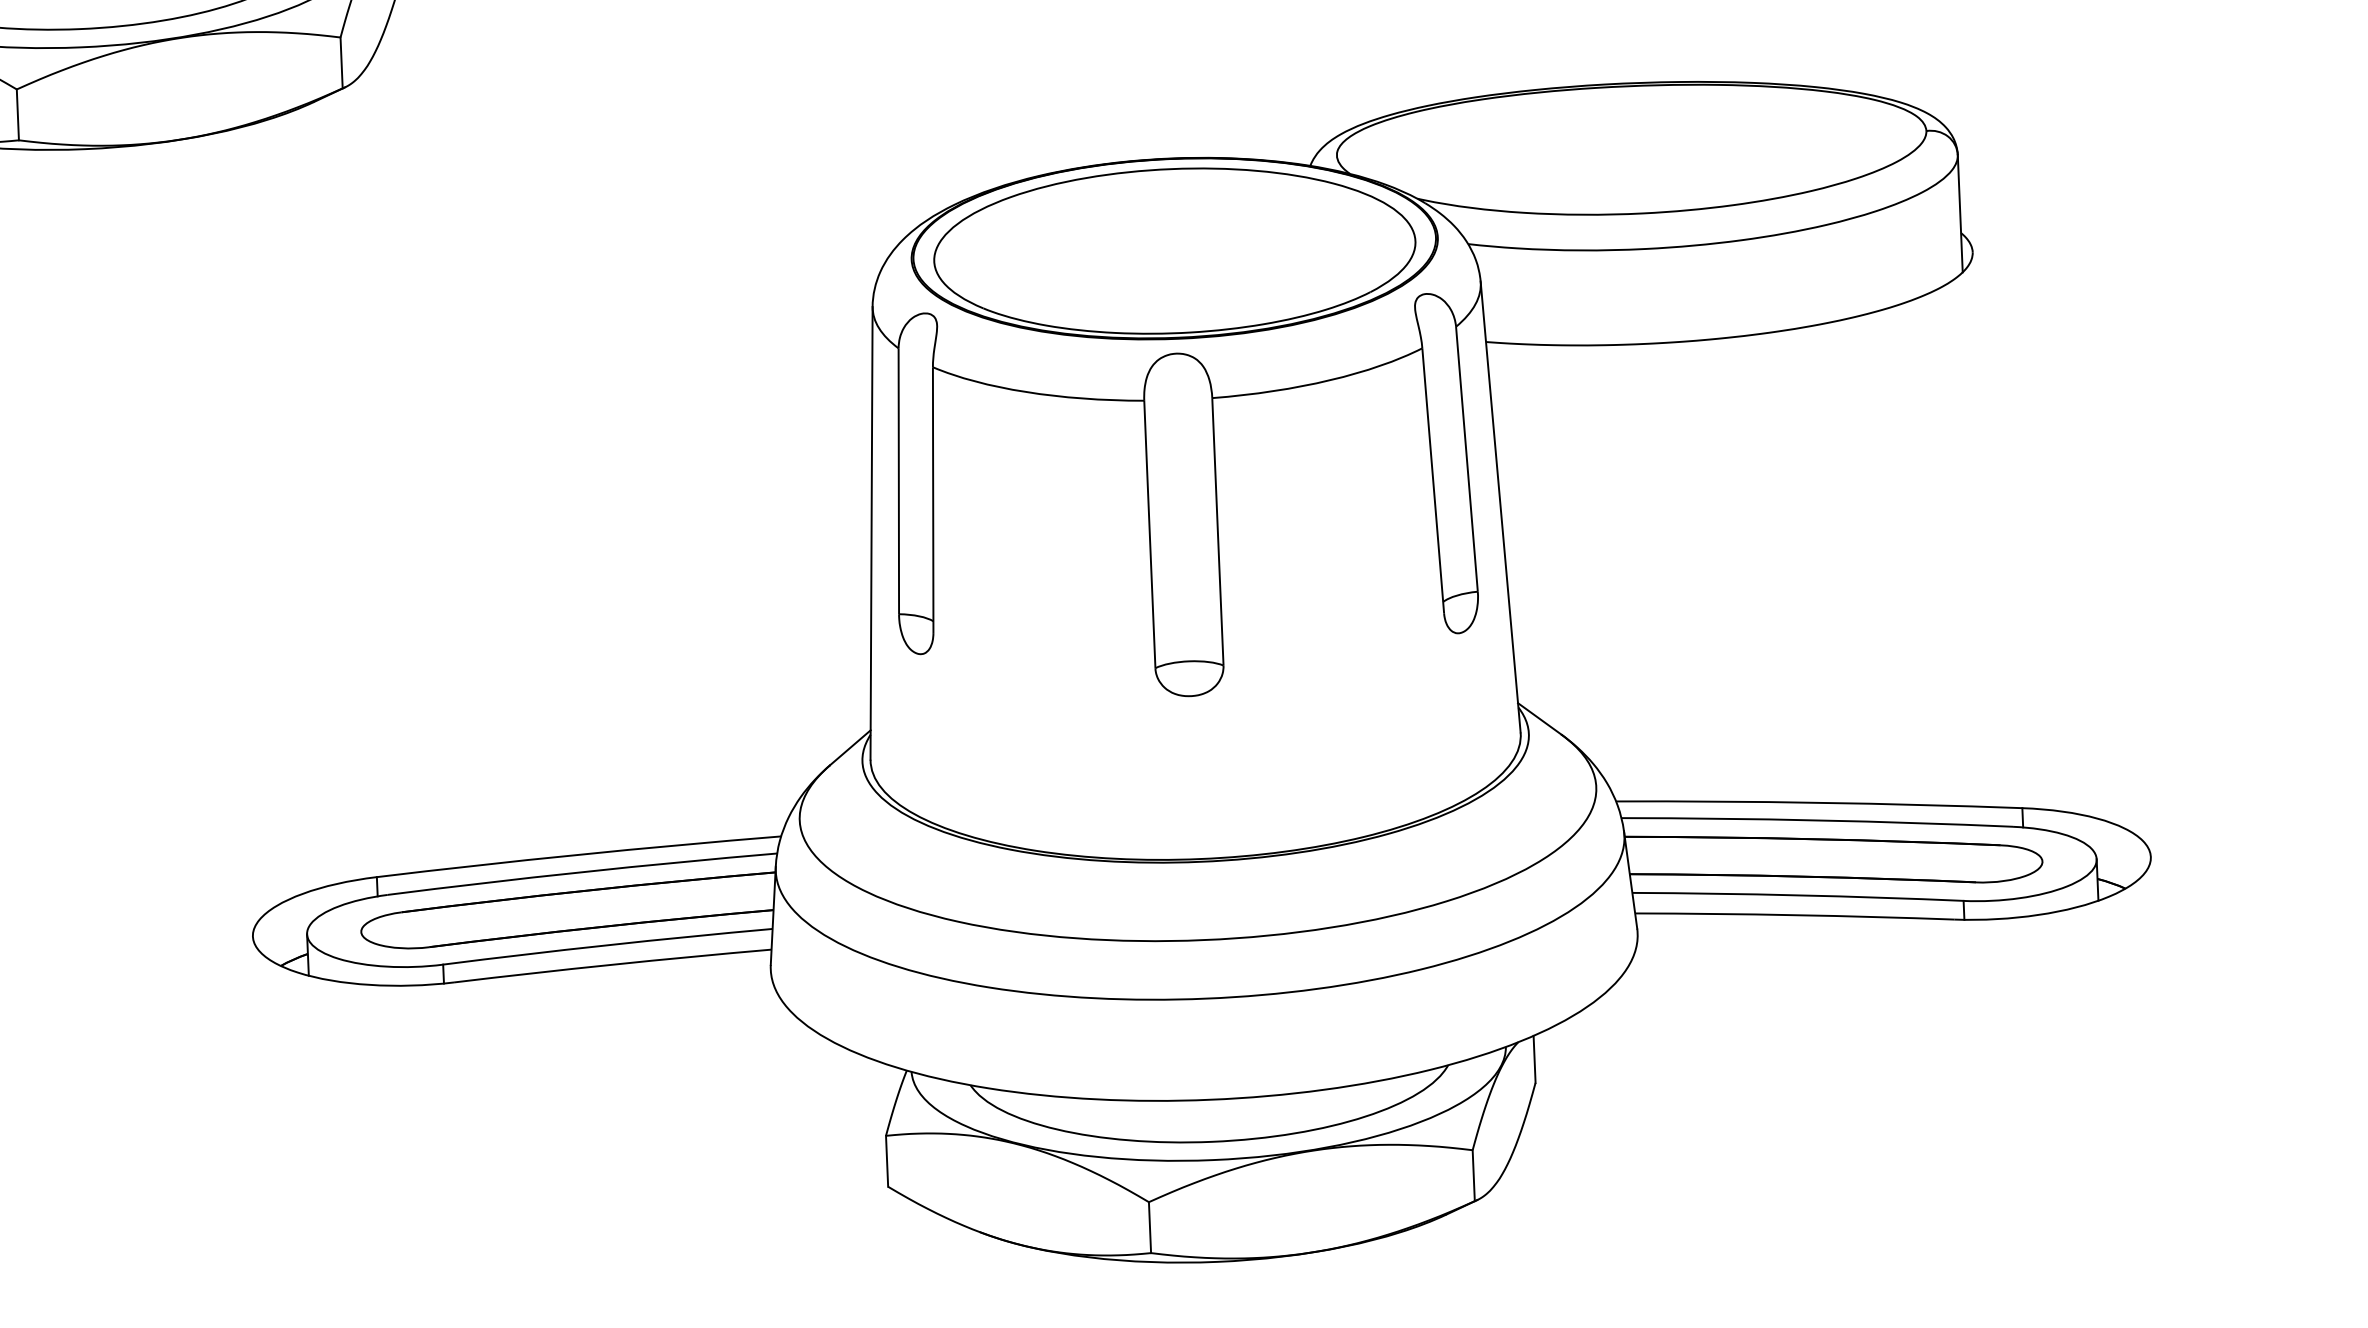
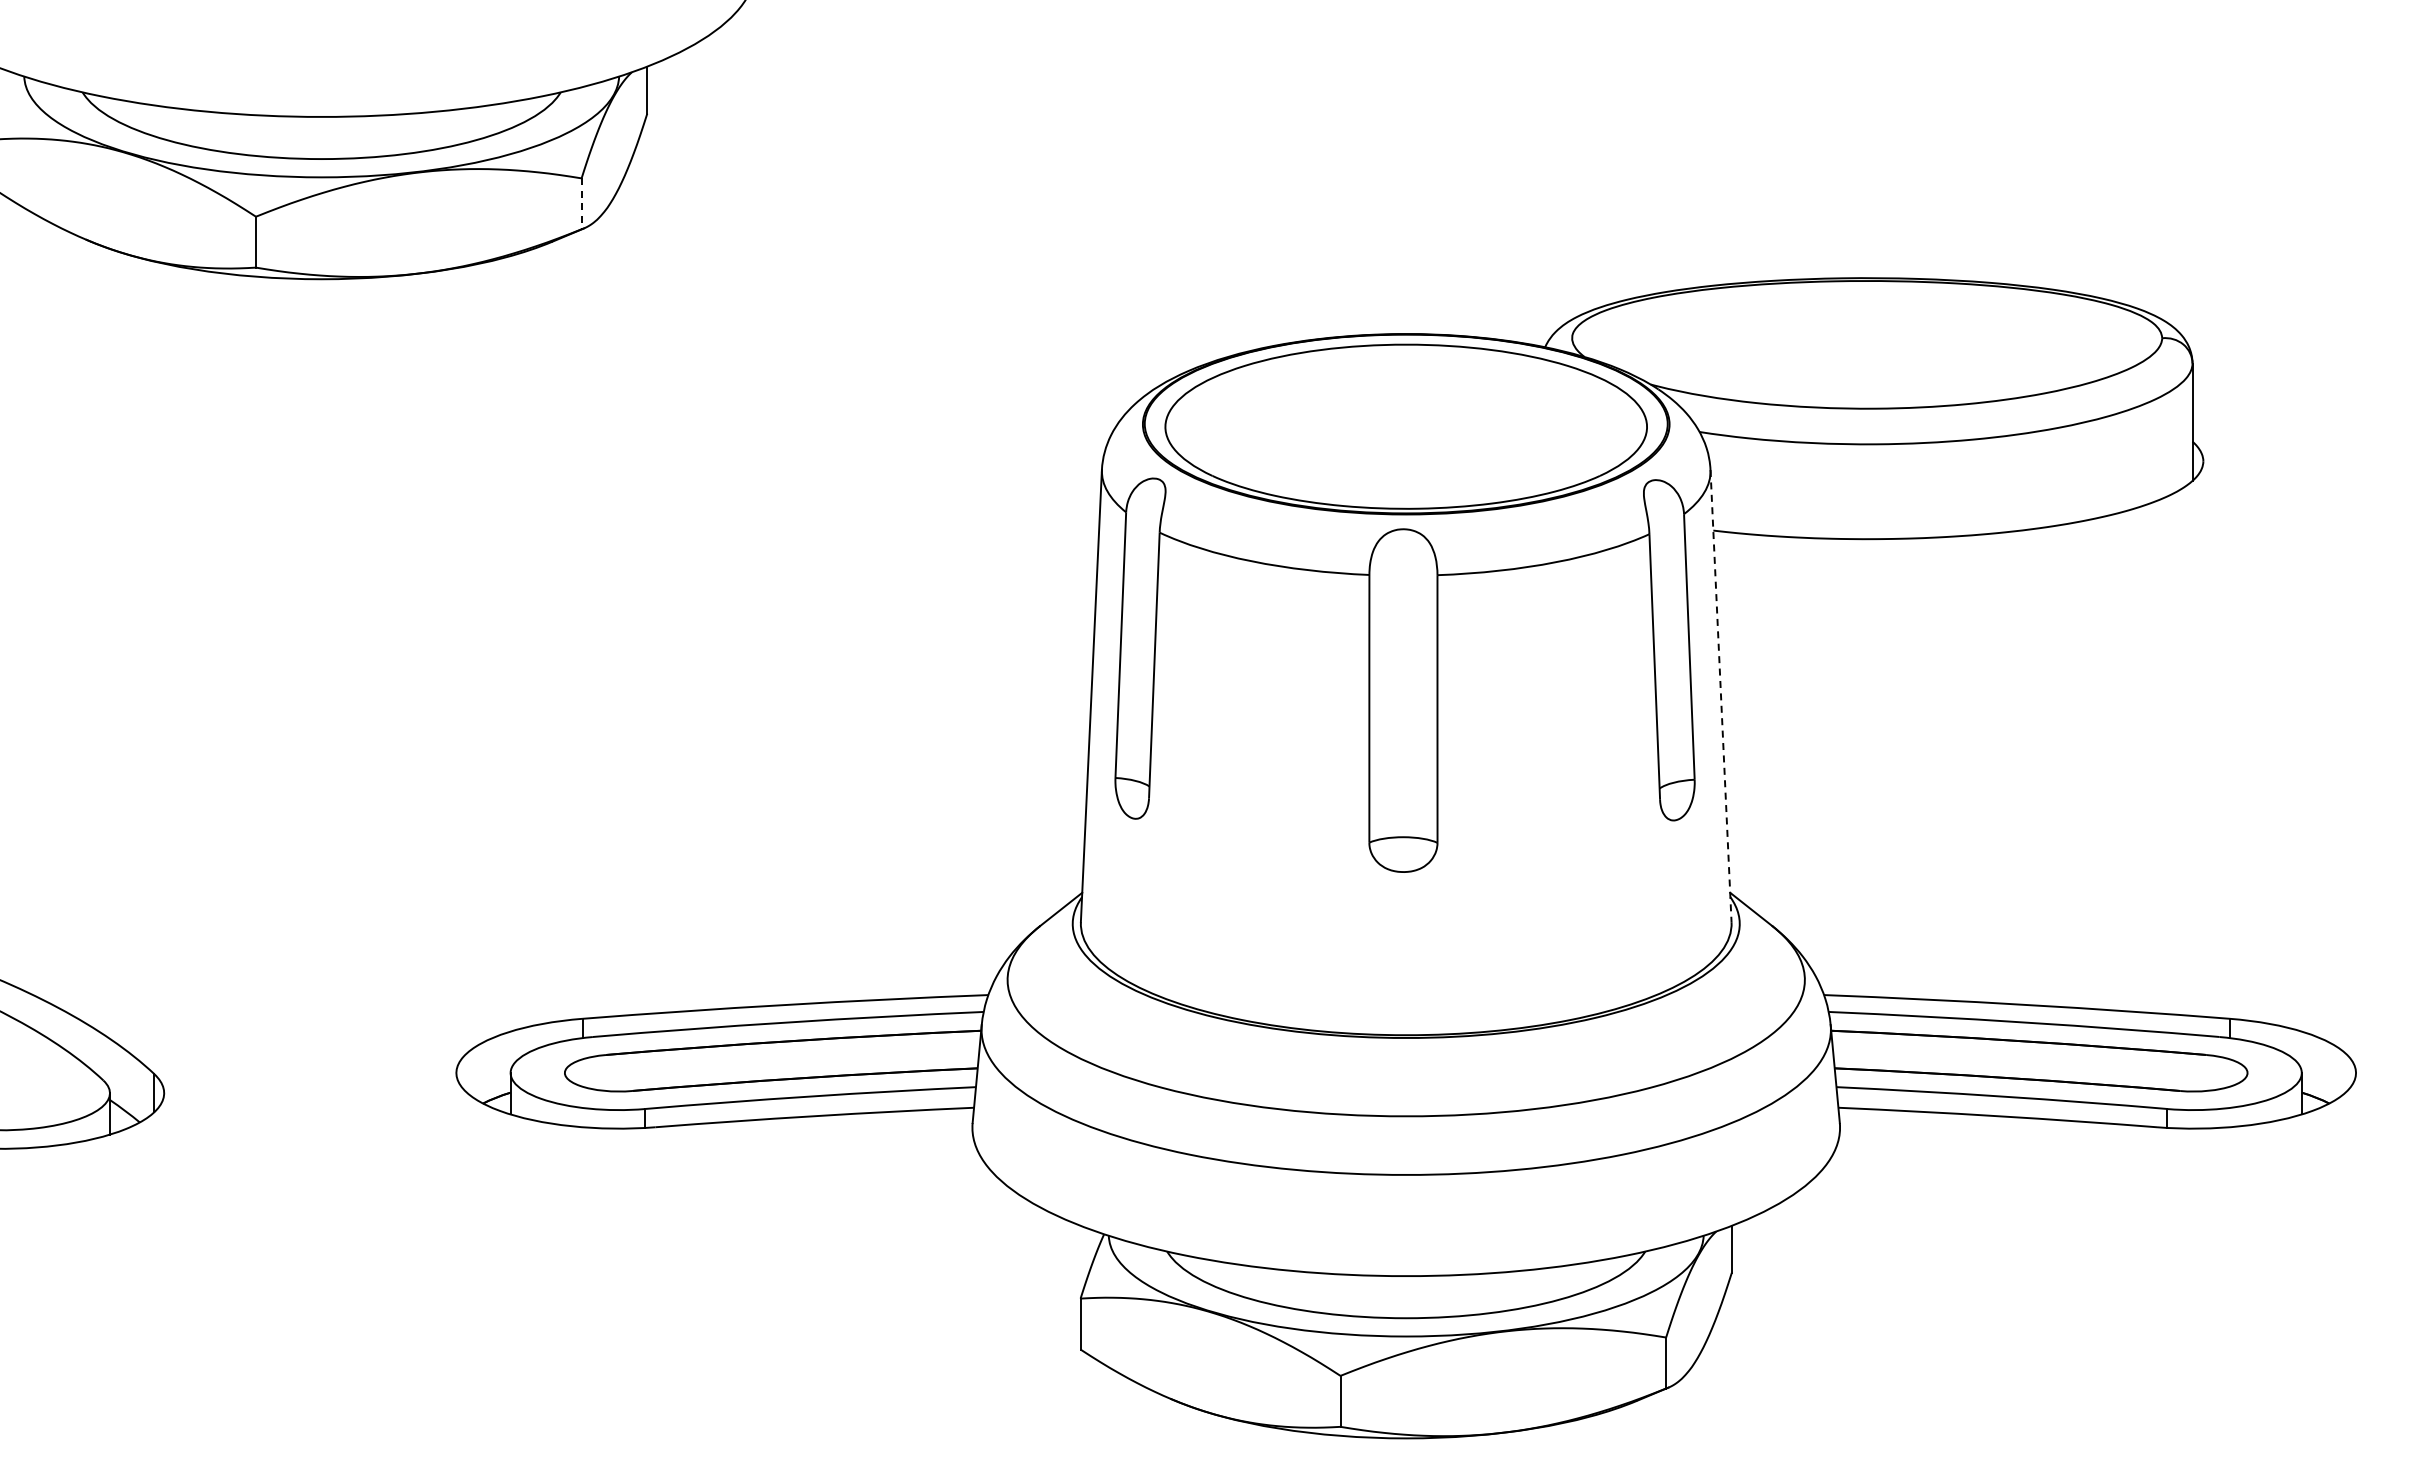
line: (341, 63) -> (581, 204), solid -> dashed
line: (1501, 507) -> (1721, 696), solid -> dashed

